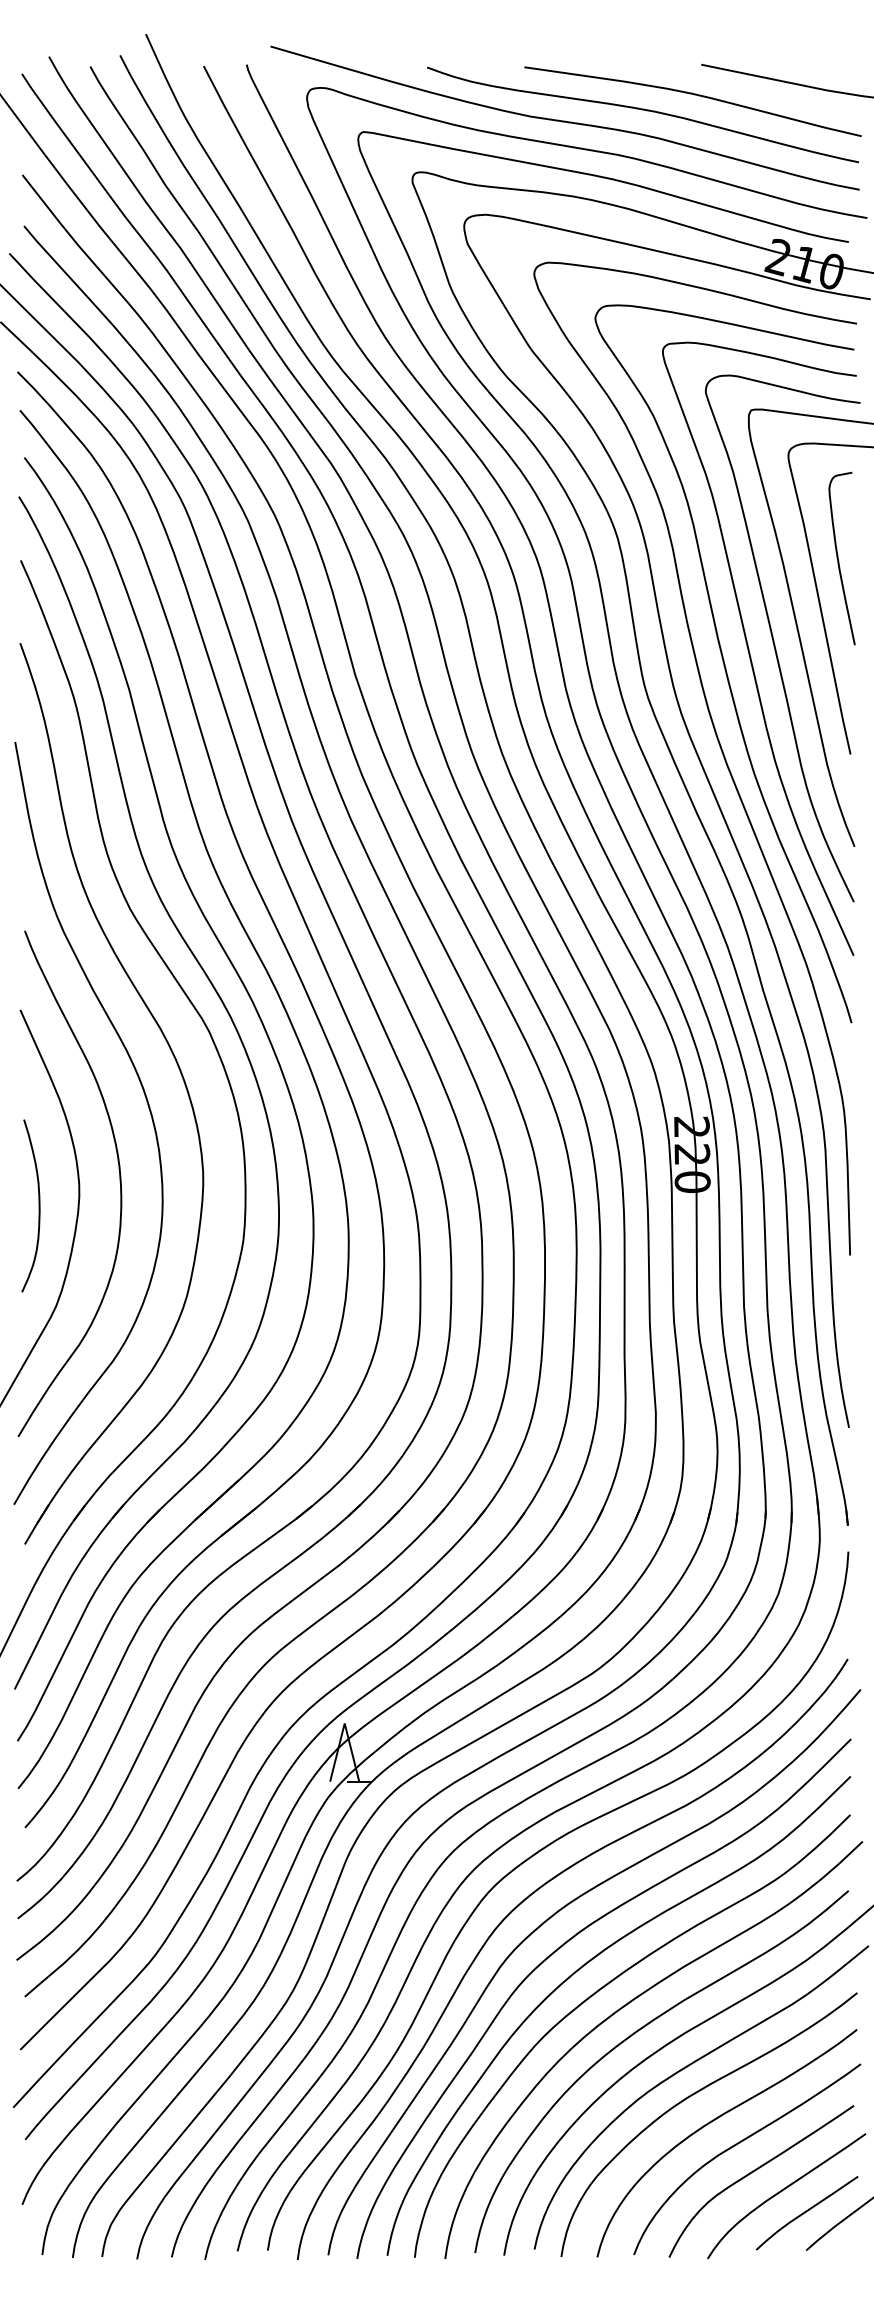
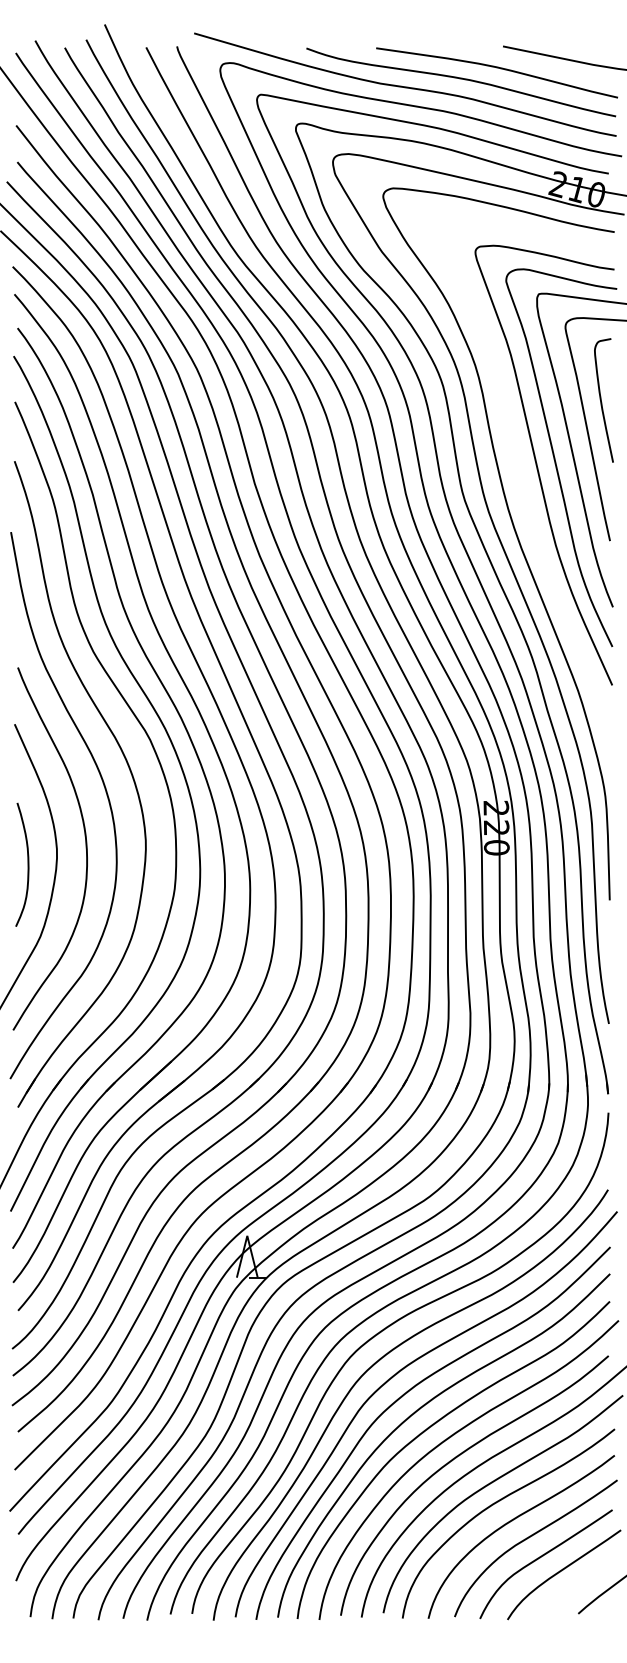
curve: (724, 663) -> (519, 475), removed
curve: (806, 2212) -> (578, 1586), removed

